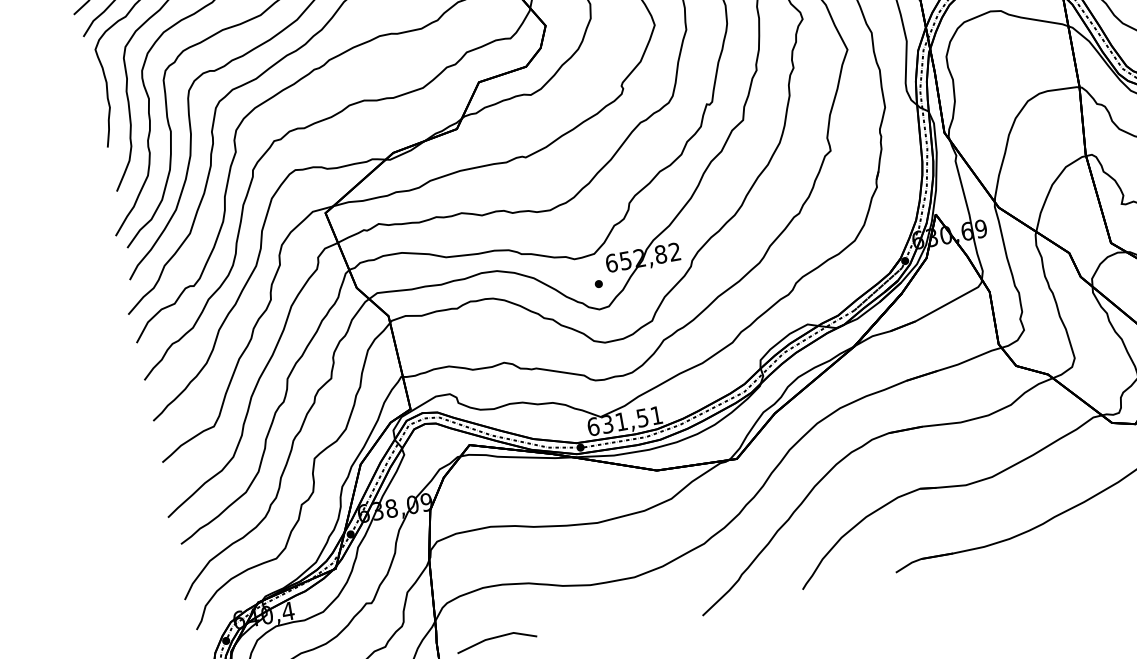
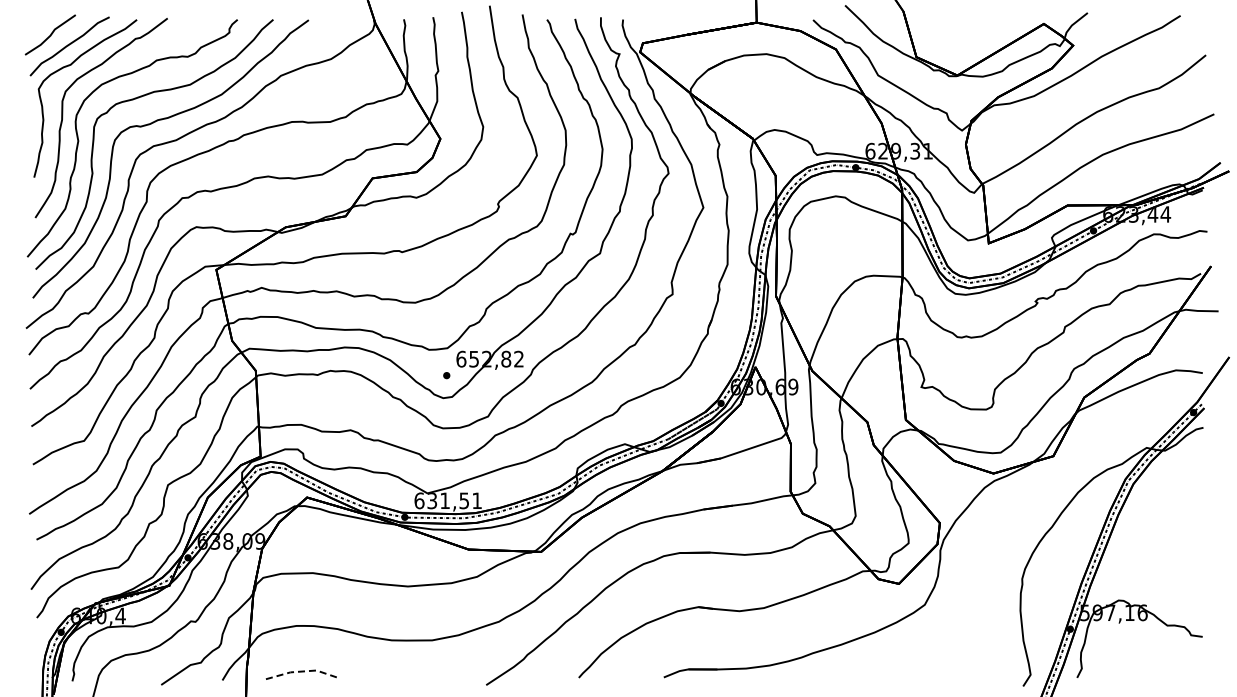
line: (496, 637) -> (300, 671), solid -> dashed

